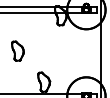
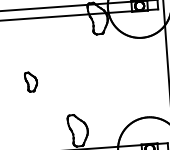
part: (17, 50) -> (30, 81), size x0.6

